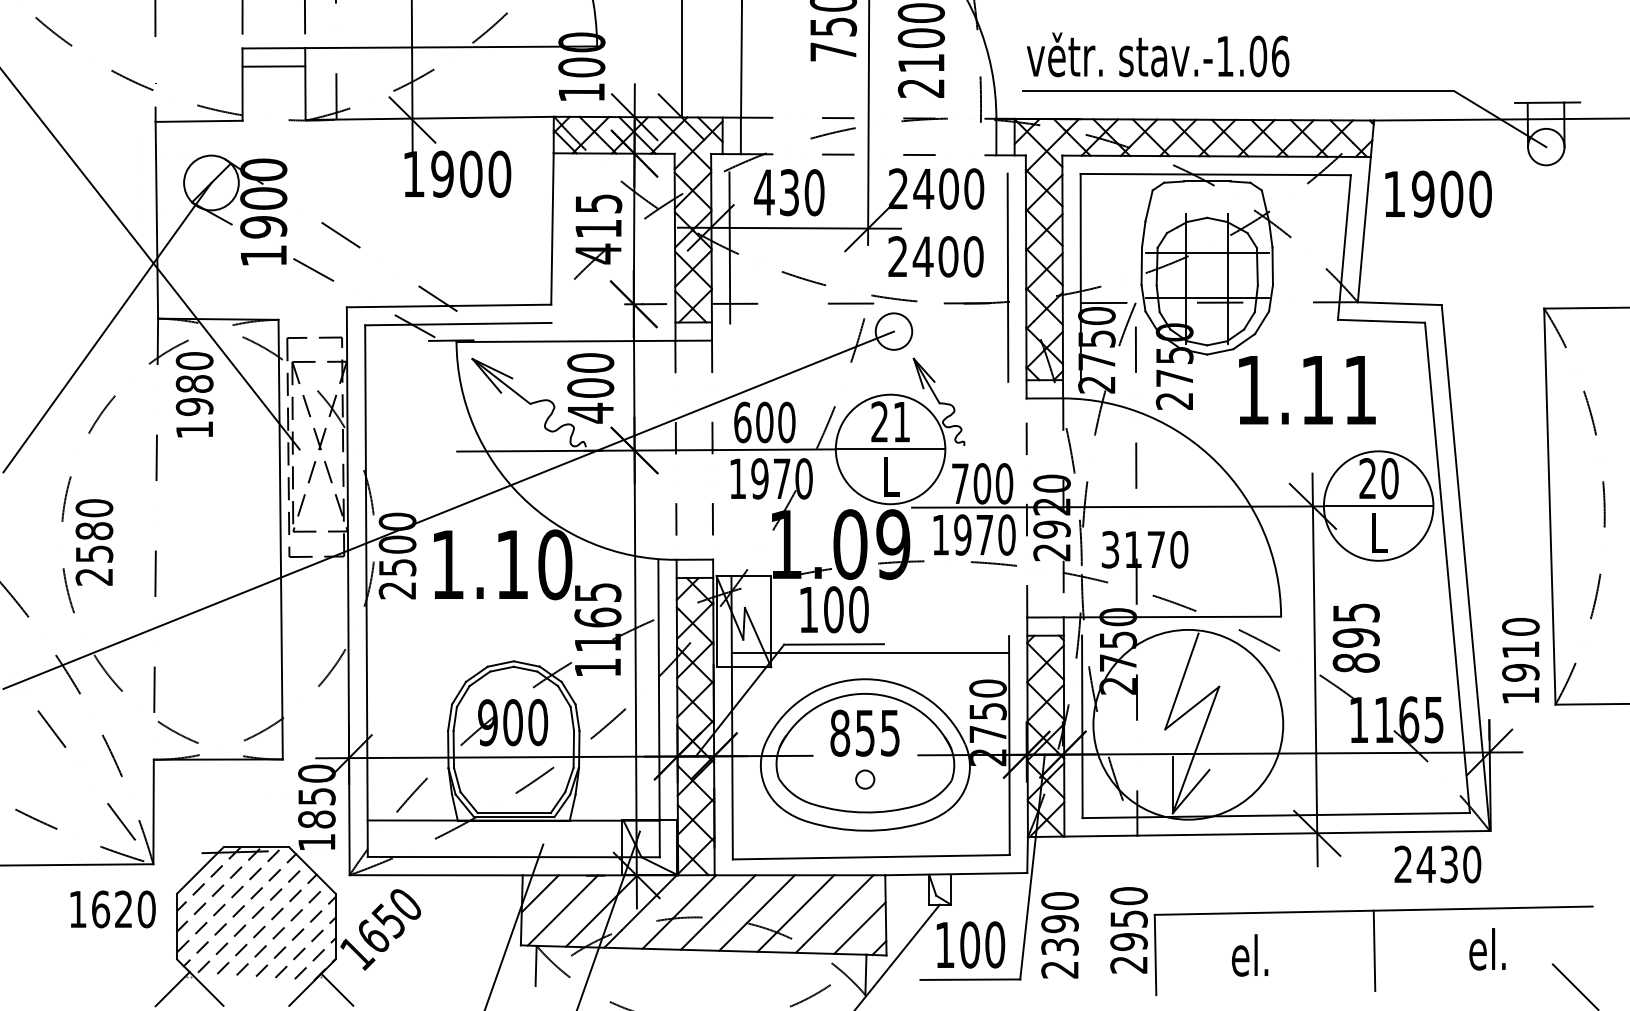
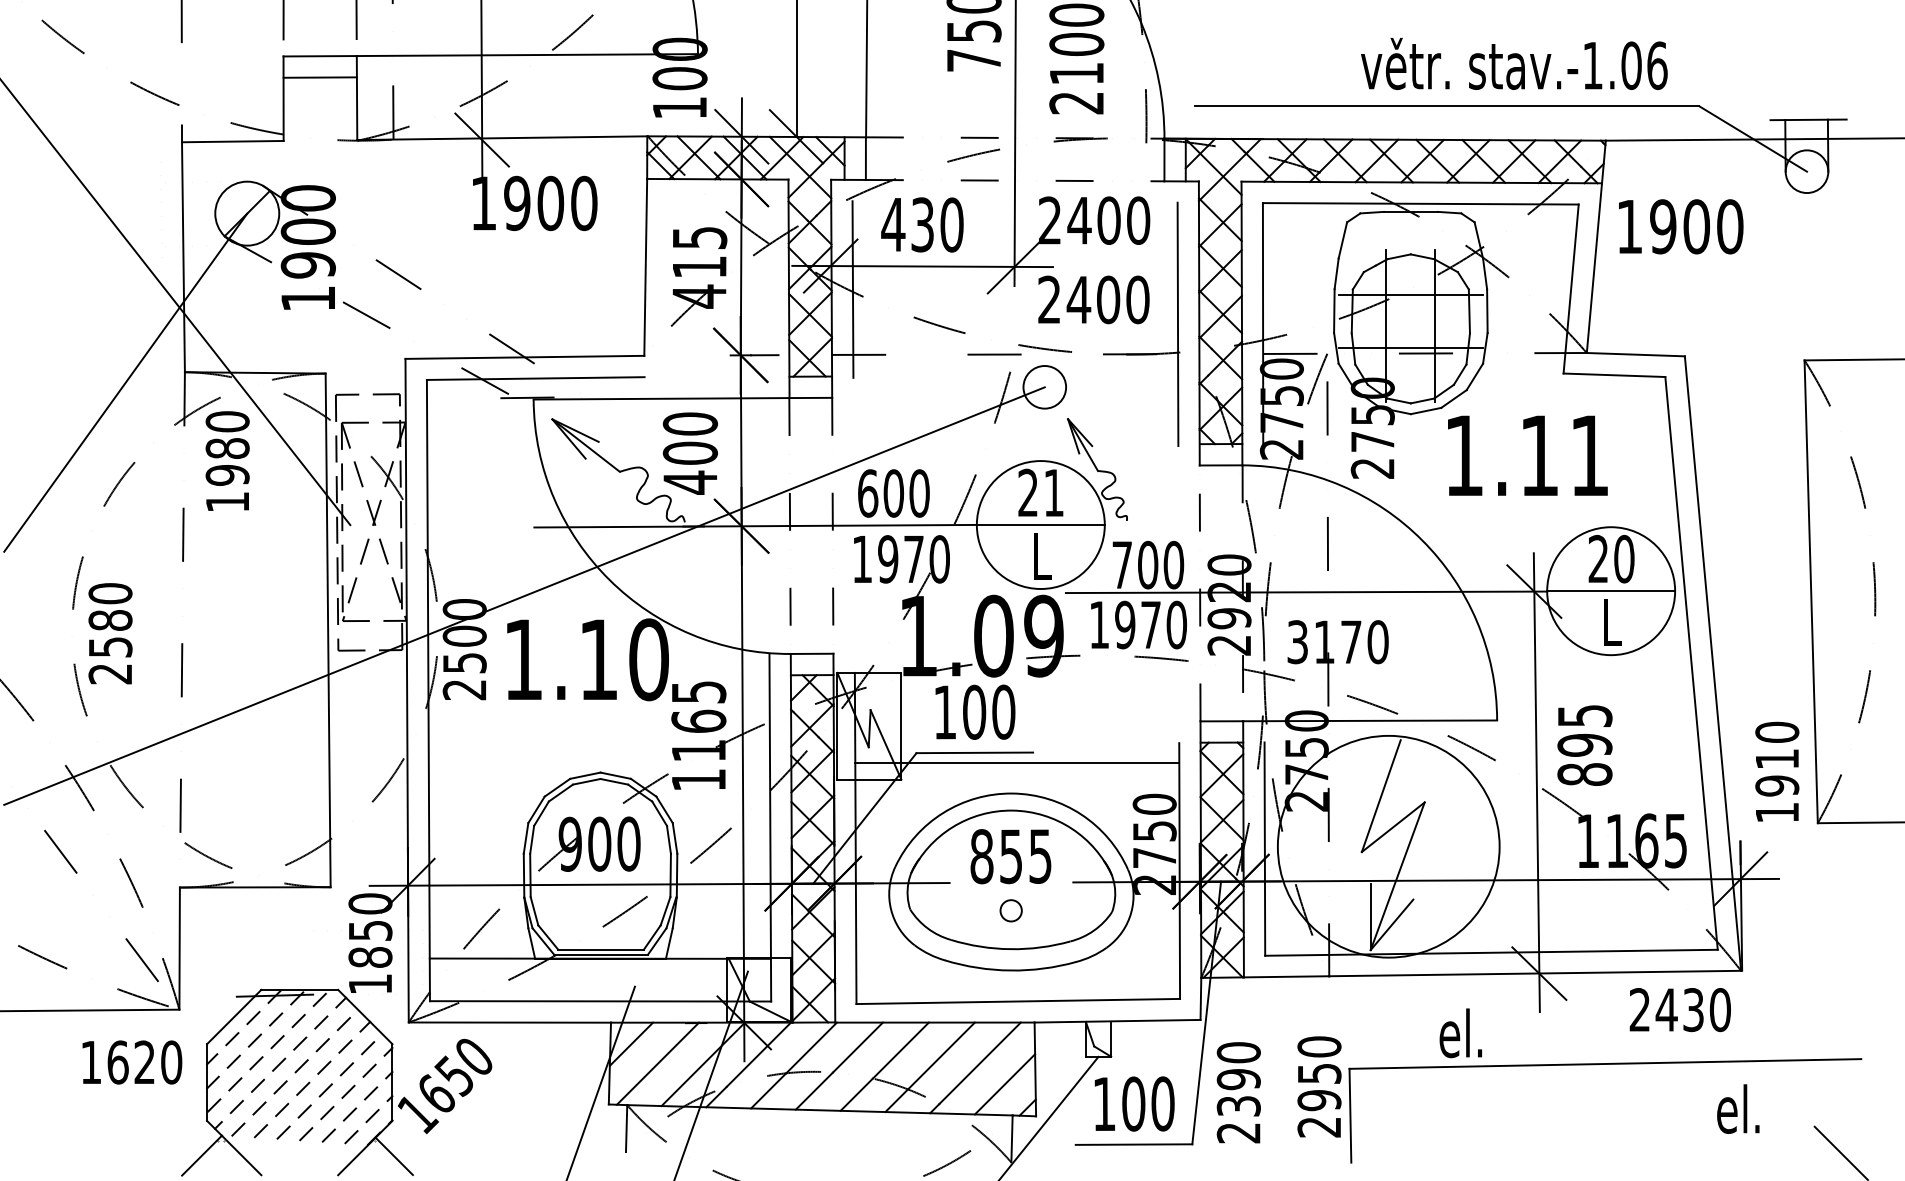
text: (1158, 54) -> (1514, 63), moved
line: (1374, 950) -> (1606, 1110), removed
text: (1249, 955) -> (1460, 1033), moved

